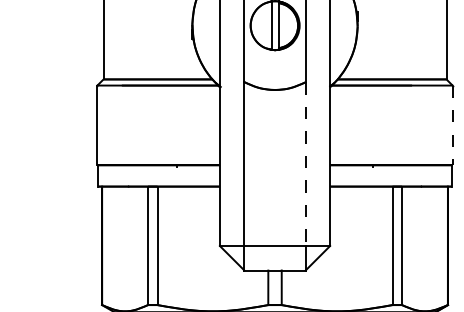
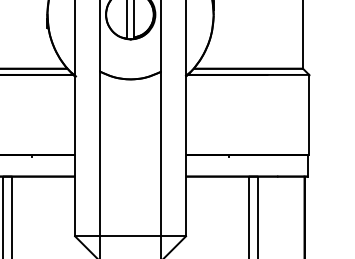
line: (452, 125) -> (309, 115), dashed -> solid
line: (305, 164) -> (161, 154), dashed -> solid

